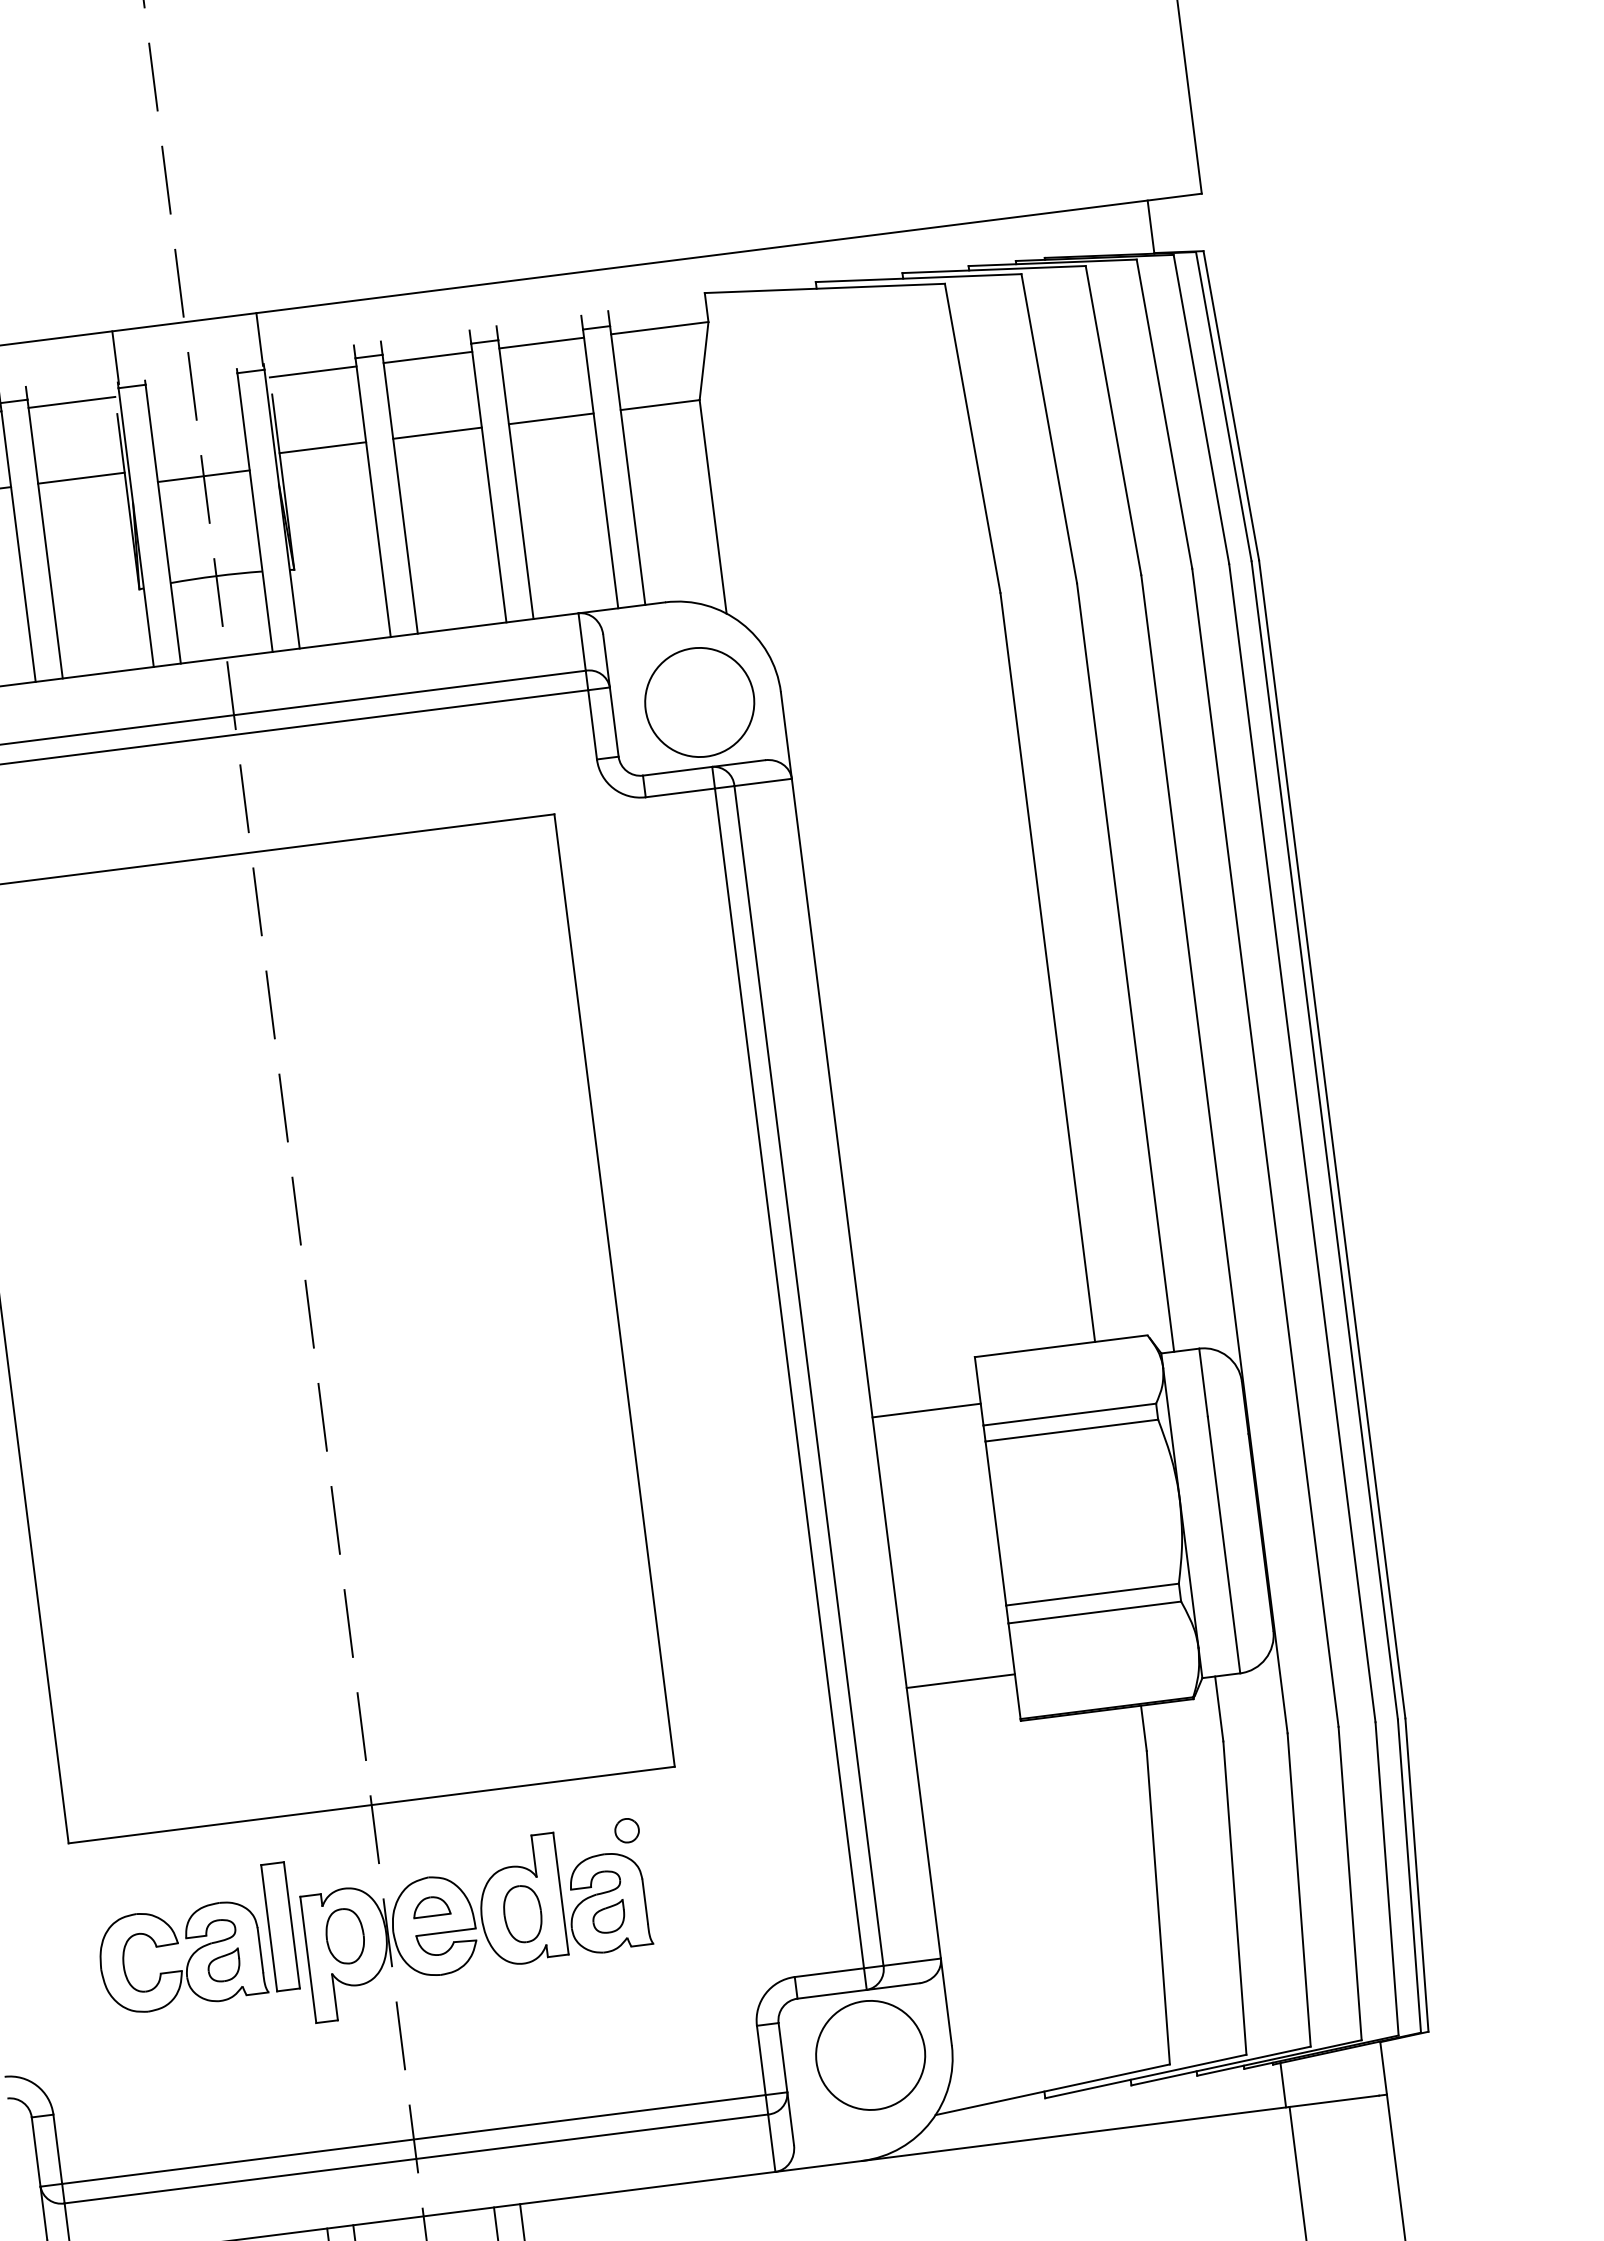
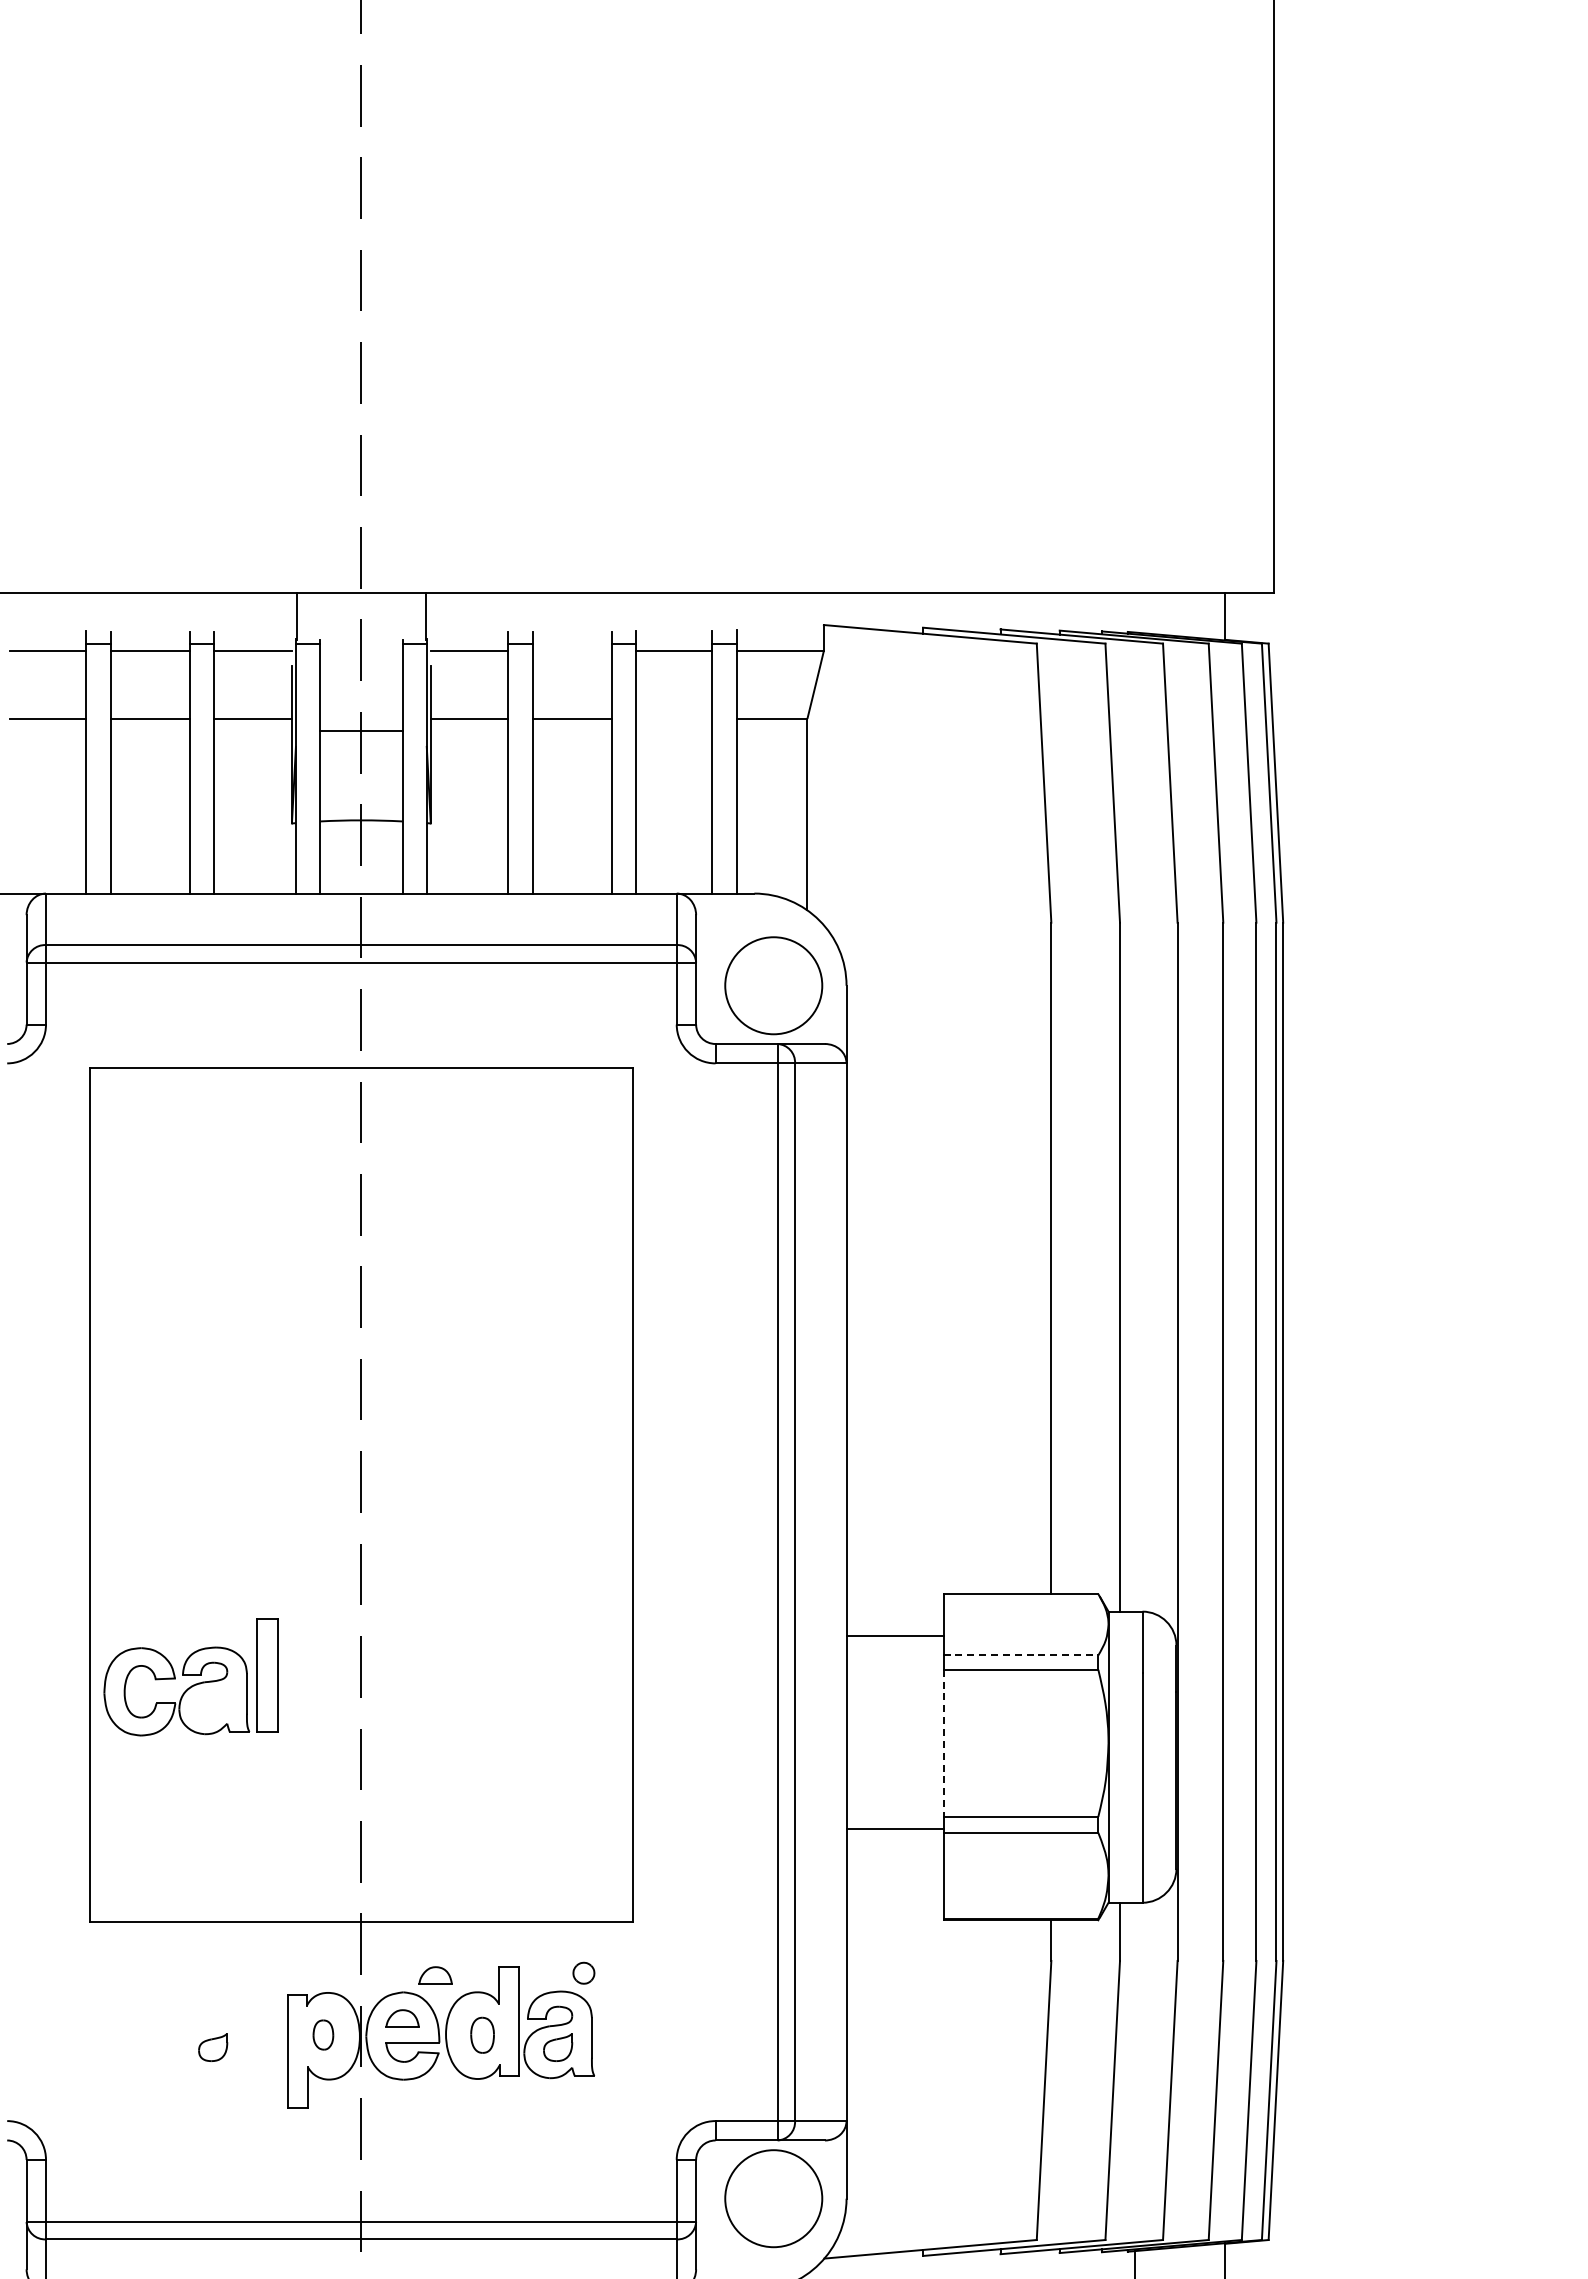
line: (428, 357) -> (572, 651), removed
line: (551, 418) -> (674, 718), removed
line: (1070, 1414) -> (1021, 1655), solid -> dashed
line: (995, 1523) -> (943, 1743), solid -> dashed
line: (960, 1681) -> (894, 1829), moved
part: (461, 1854) -> (435, 1975), added
part: (522, 1914) -> (482, 2035), size x0.7
part: (345, 1935) -> (323, 2034), size x0.6
part: (195, 1939) -> (190, 1677), moved

